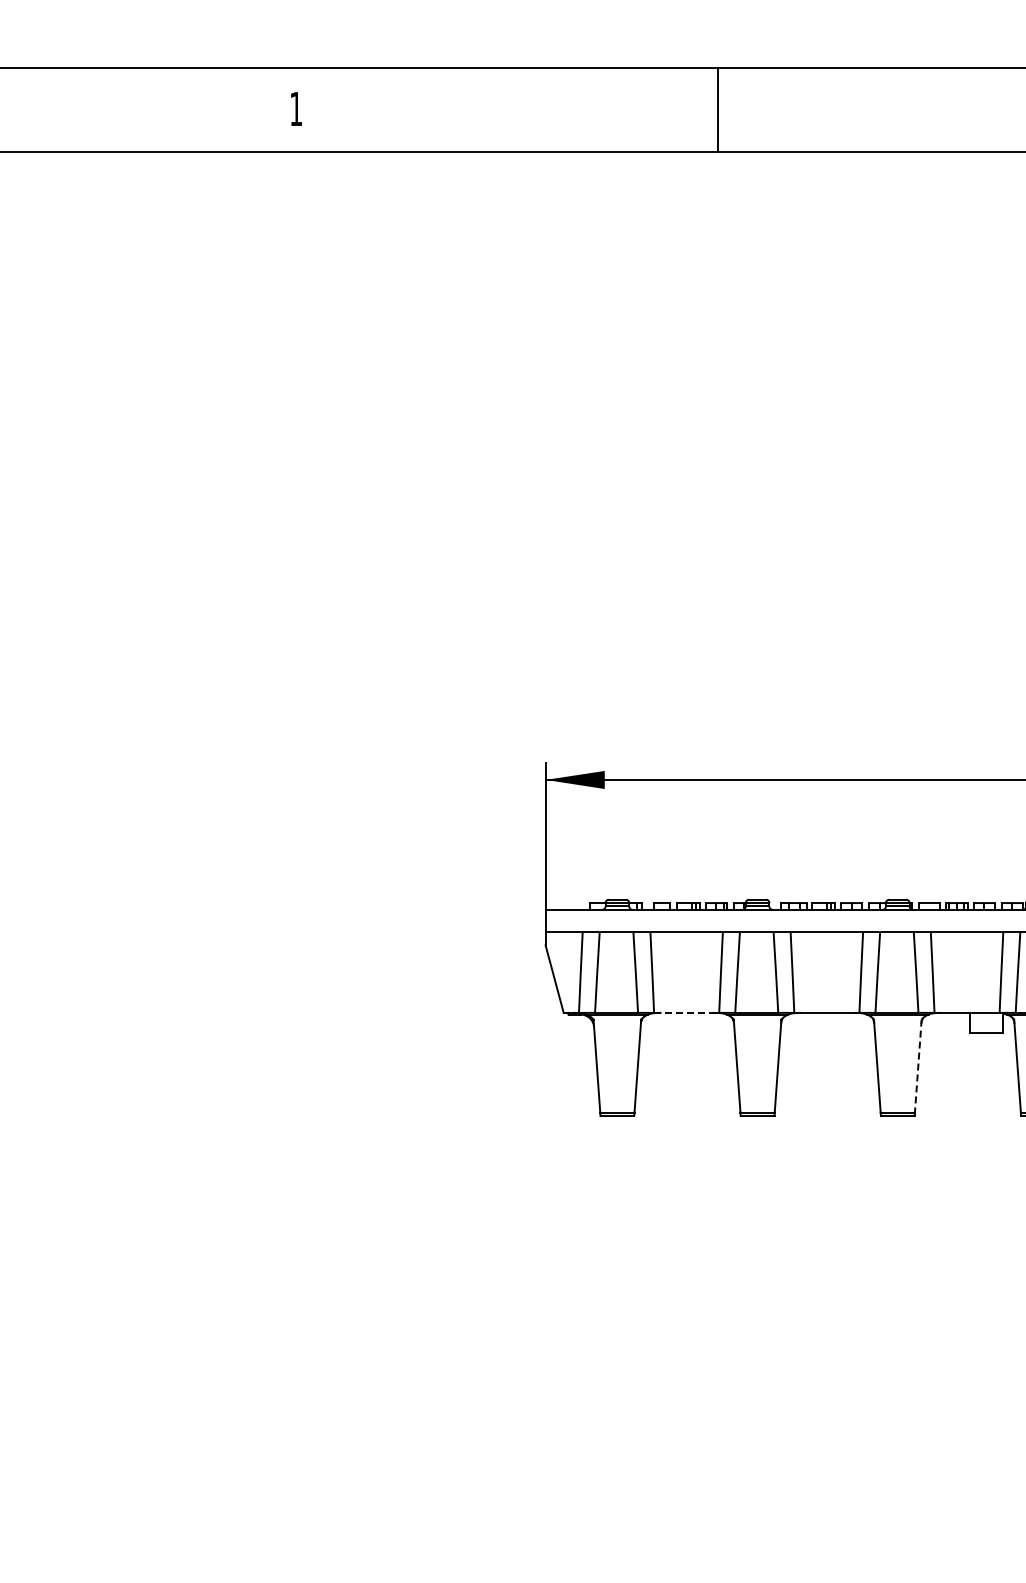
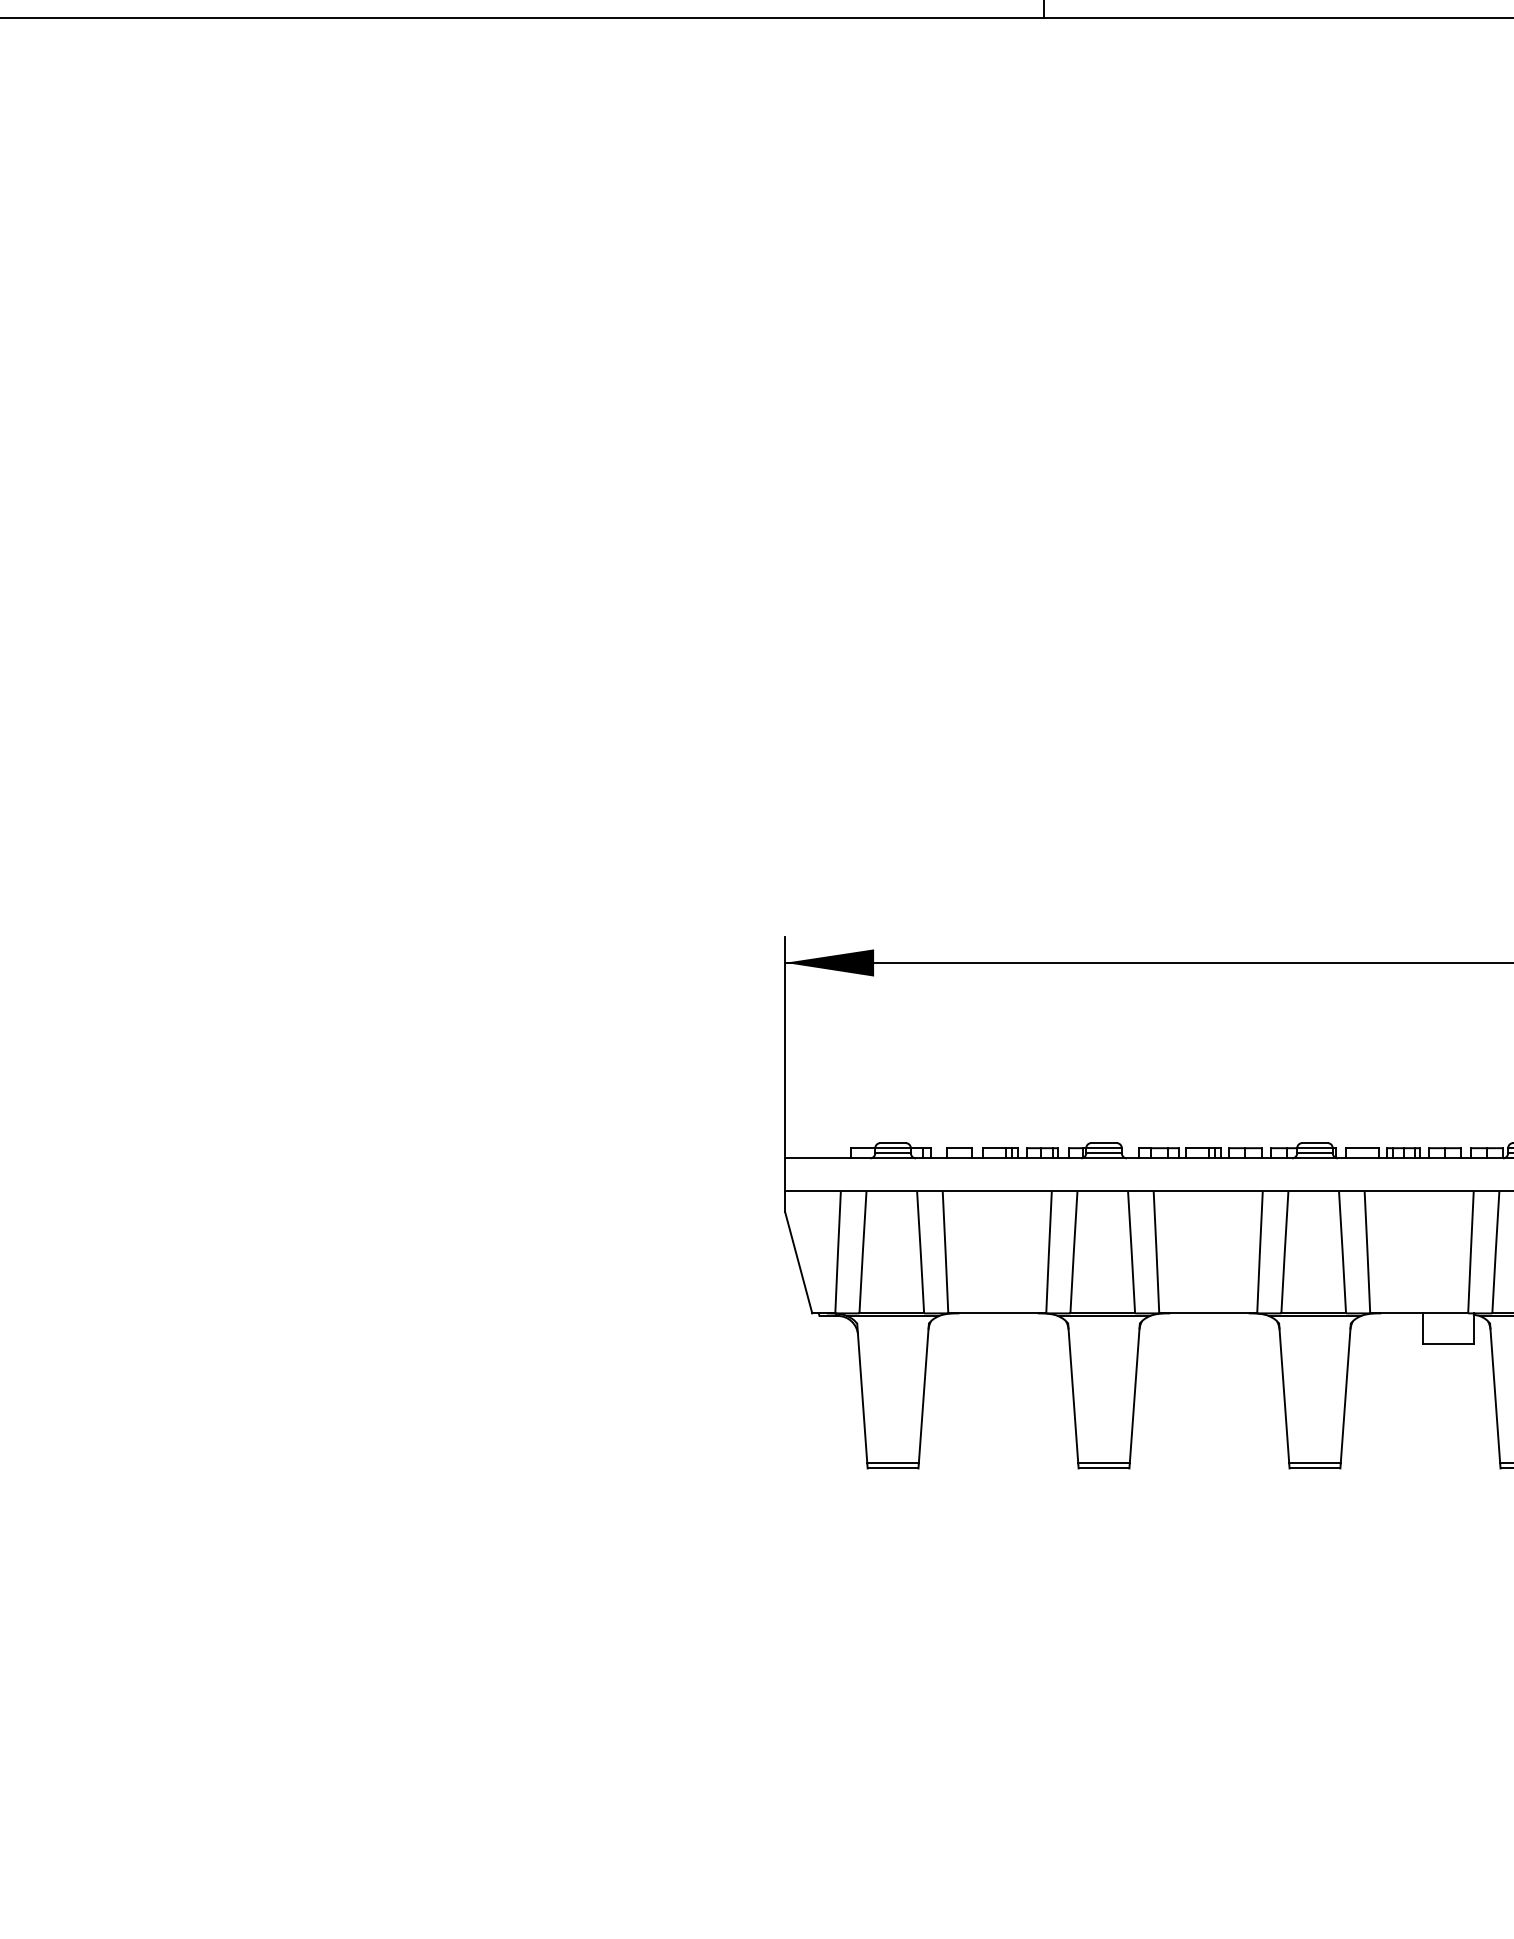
line: (686, 1012) -> (997, 1312), dashed -> solid
line: (918, 1066) -> (1346, 1394), dashed -> solid

